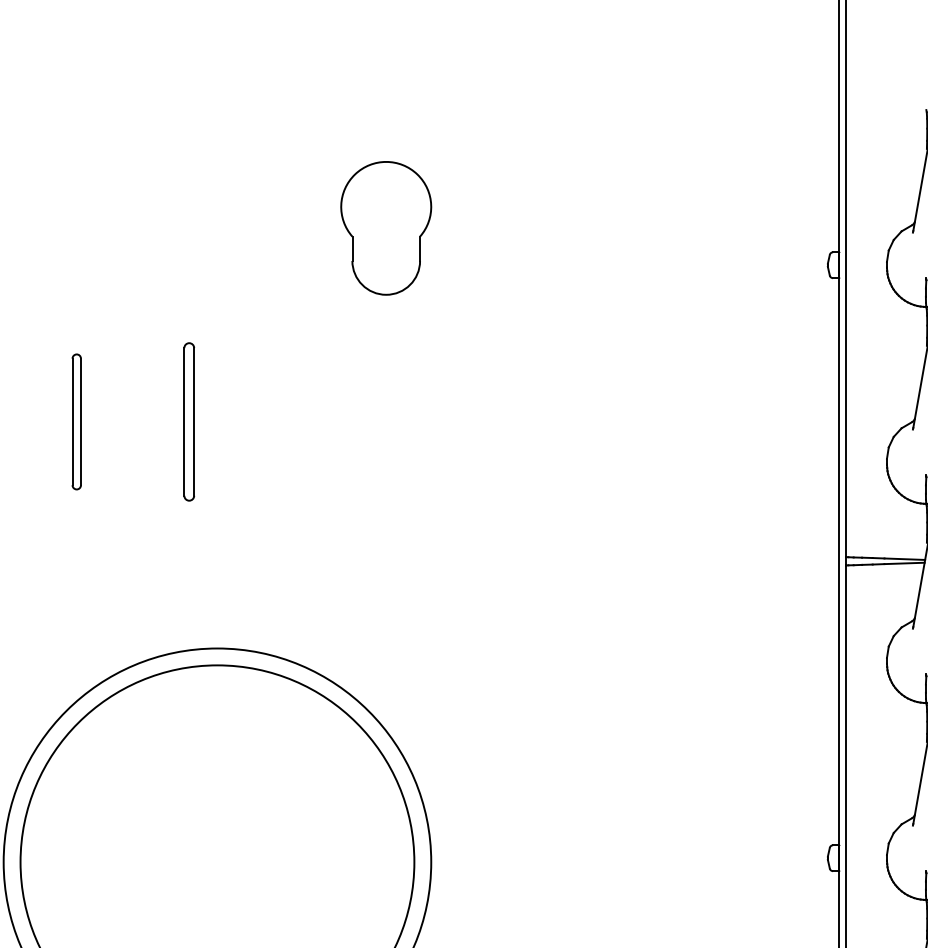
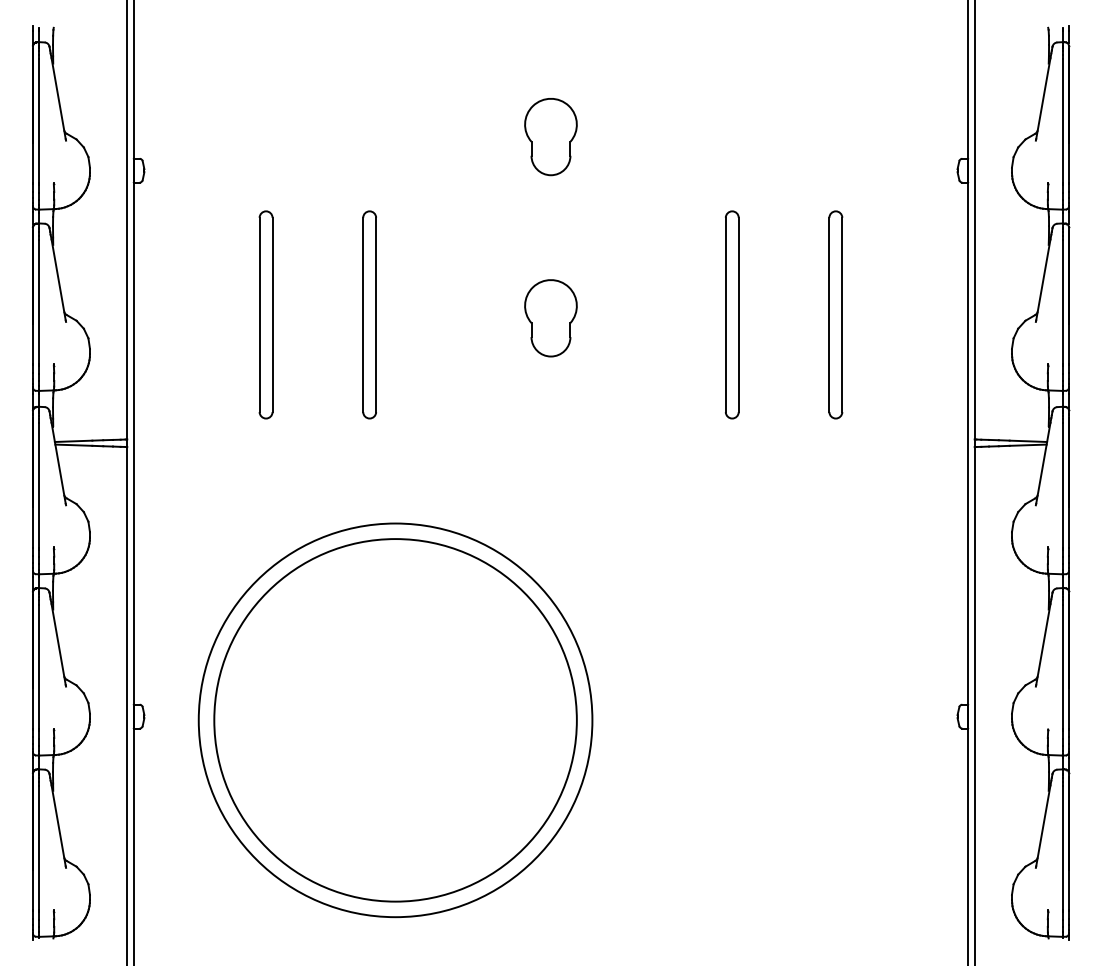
part: (385, 229) -> (550, 137), size x0.62
part: (76, 421) -> (265, 314), size x1.67
part: (189, 421) -> (369, 314), size x1.43
part: (583, 421) -> (732, 314), added
part: (695, 421) -> (835, 314), added
part: (385, 425) -> (550, 318), added

